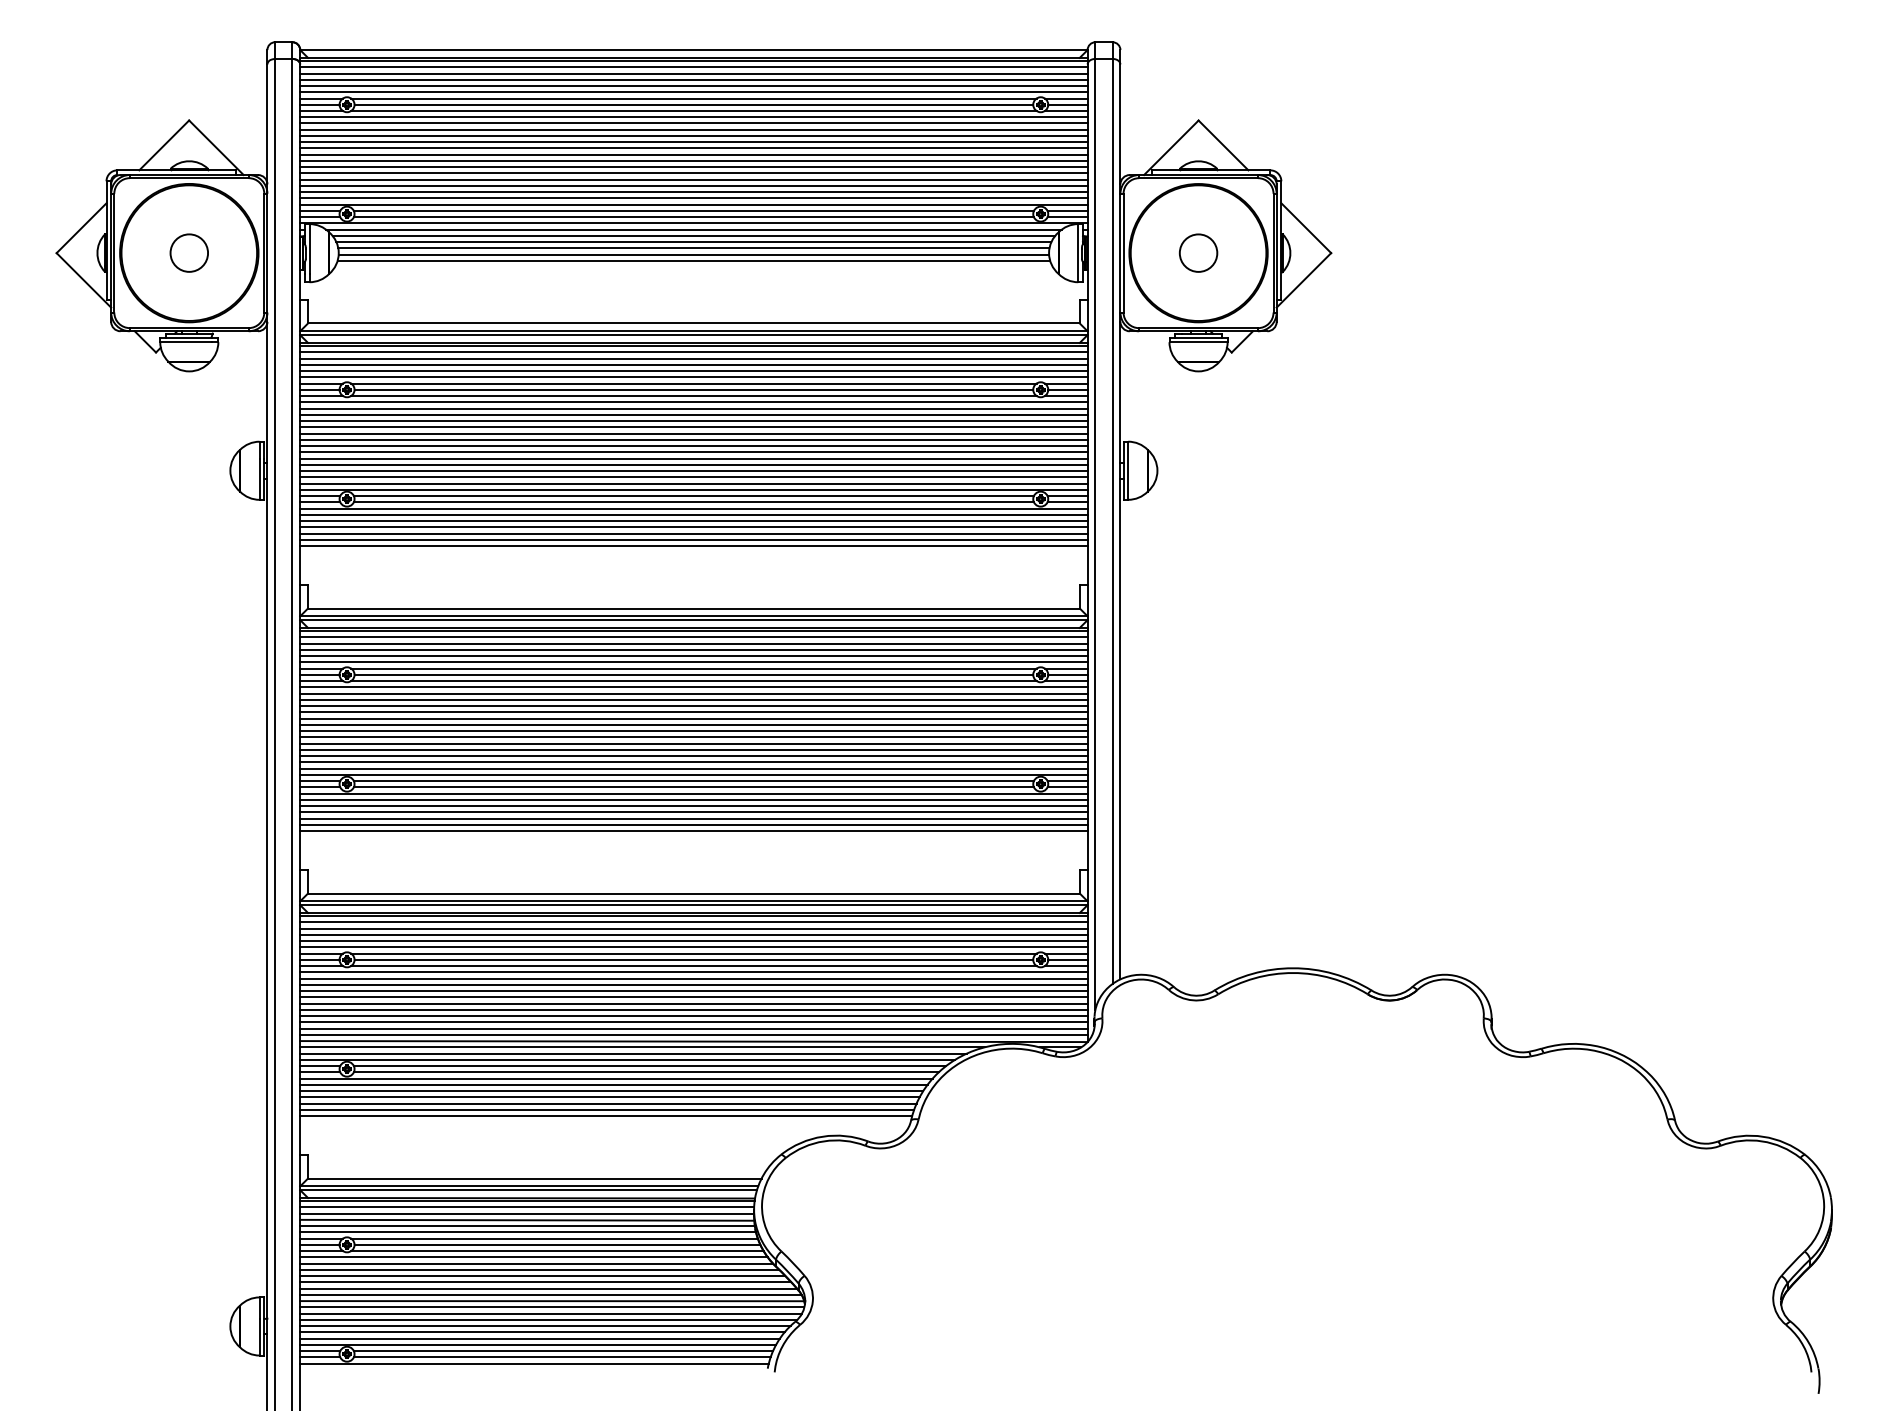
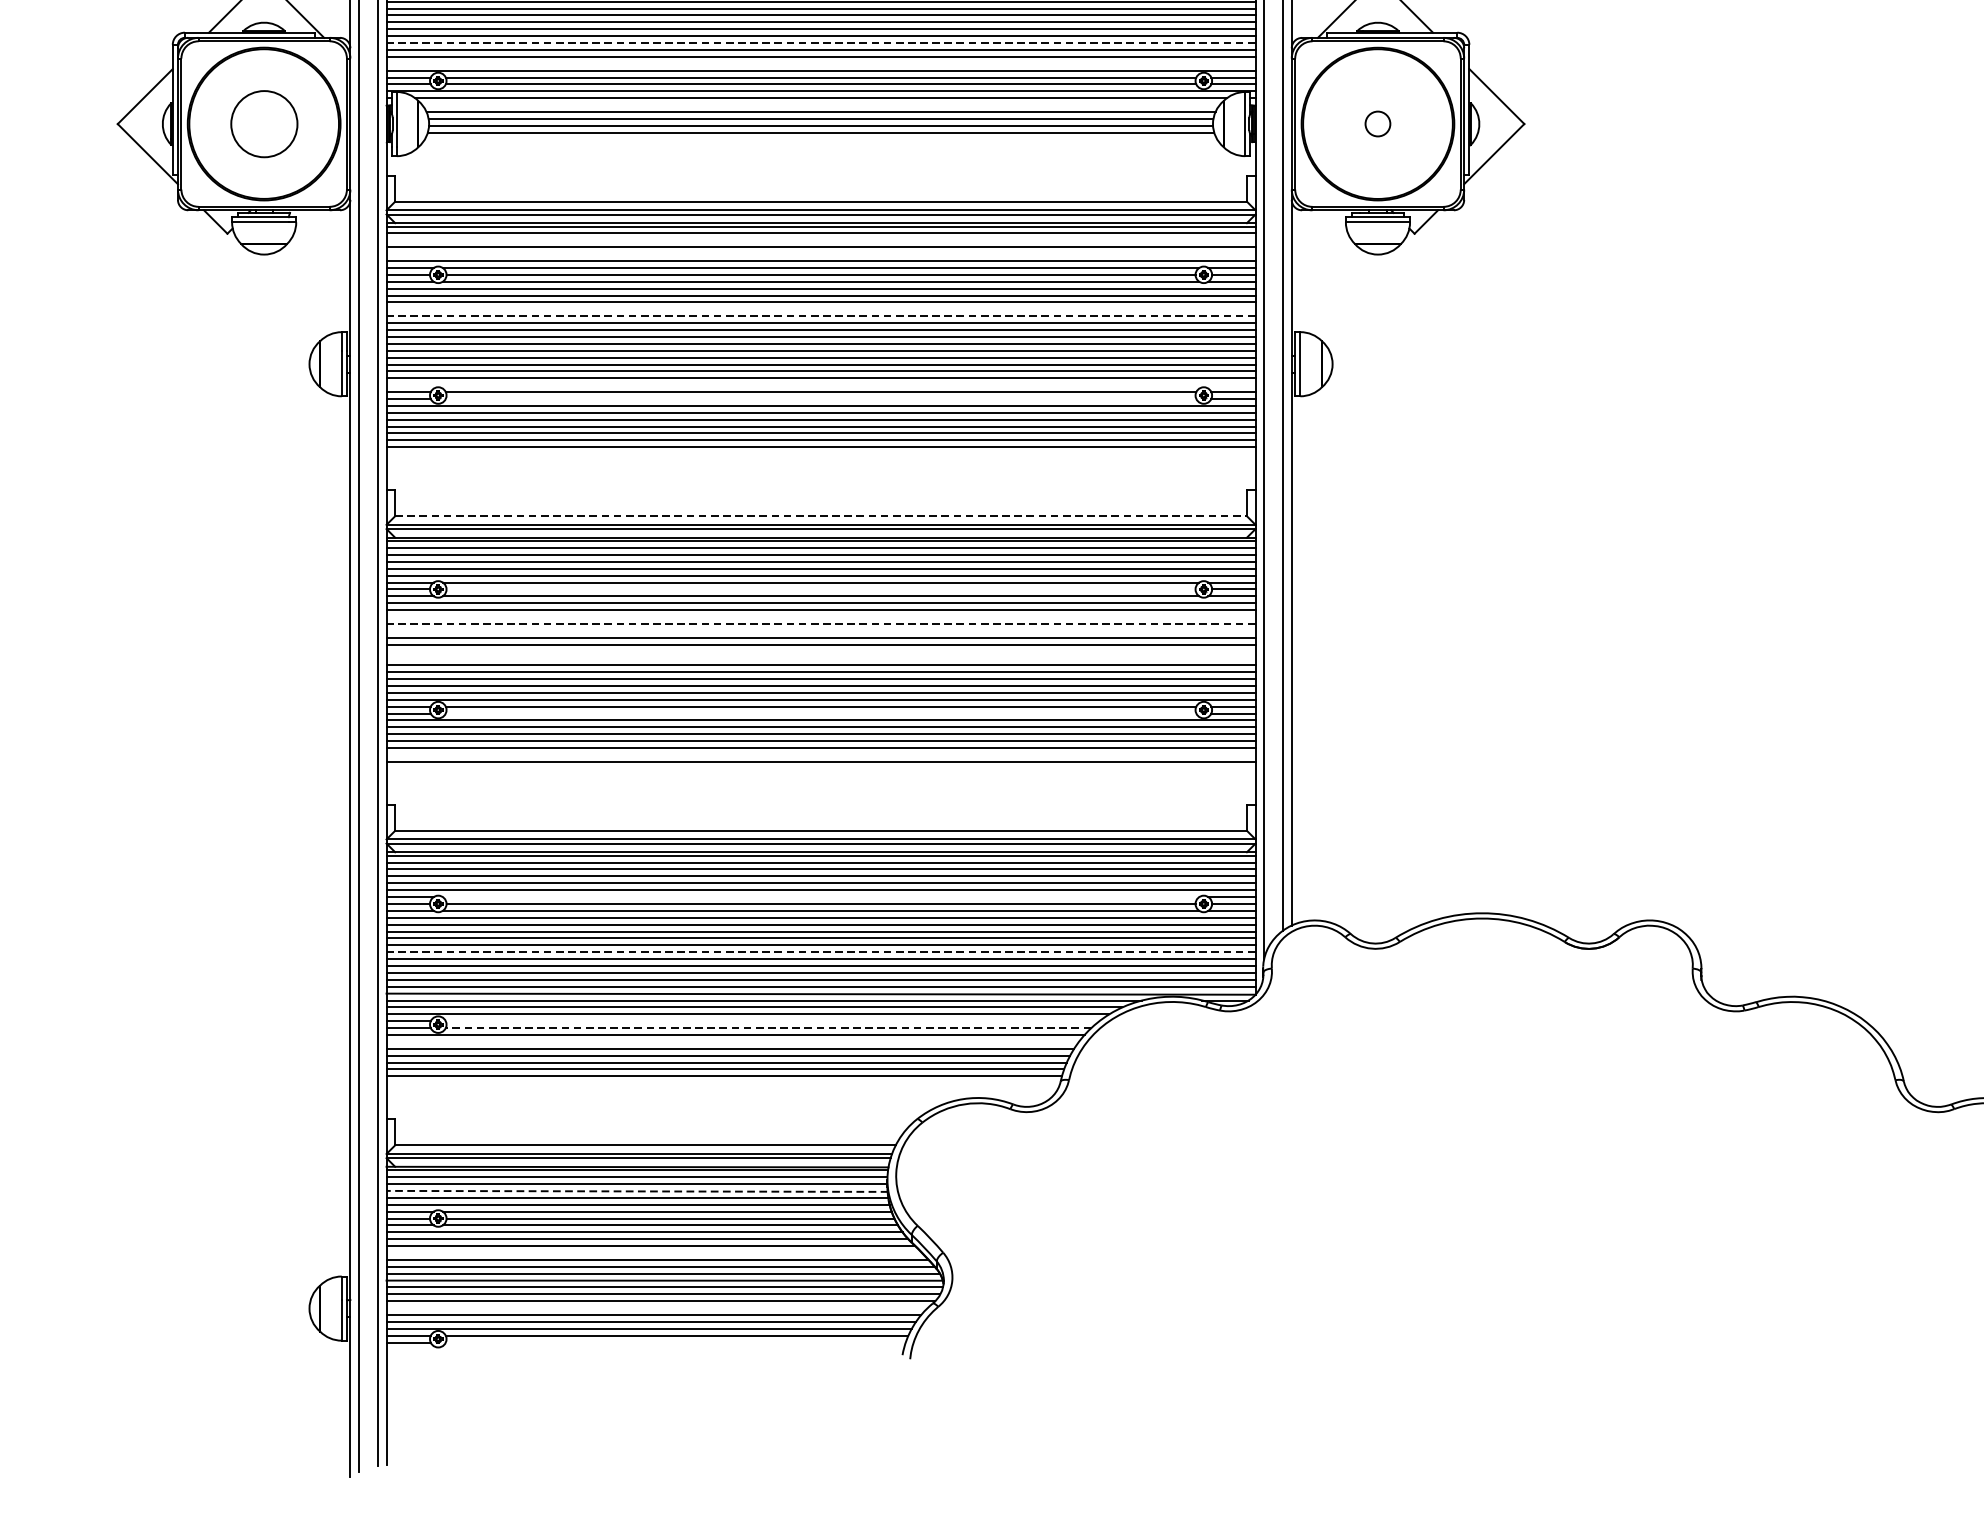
line: (693, 179) -> (820, 42), solid -> dashed
line: (693, 198) -> (820, 63), removed
line: (693, 235) -> (820, 104), removed
circle: (188, 252) -> (263, 123), size x1.6
circle: (1198, 252) -> (1377, 123), size x0.6
line: (693, 358) -> (820, 240), removed
line: (693, 371) -> (820, 254), removed
line: (693, 421) -> (820, 309), removed
line: (693, 427) -> (820, 316), solid -> dashed
line: (693, 489) -> (820, 384), removed
line: (693, 502) -> (820, 399), removed
line: (693, 608) -> (820, 516), solid -> dashed
line: (693, 674) -> (820, 589), removed
line: (693, 699) -> (820, 616), removed
line: (693, 706) -> (820, 624), solid -> dashed
line: (693, 712) -> (820, 631), removed
line: (693, 731) -> (820, 651), removed
line: (693, 737) -> (820, 658), removed
line: (693, 787) -> (820, 713), removed
line: (693, 824) -> (820, 754), removed
line: (693, 953) -> (820, 896), removed
line: (693, 1003) -> (820, 952), solid -> dashed
line: (649, 1066) -> (772, 1021), removed
line: (645, 1072) -> (767, 1028), solid -> dashed
line: (613, 1084) -> (732, 1041), removed
line: (527, 1220) -> (637, 1191), solid -> dashed
line: (542, 1276) -> (653, 1253), removed
line: (545, 1326) -> (657, 1308), removed
line: (561, 1357) -> (674, 1342), removed
line: (534, 1363) -> (645, 1349), removed

